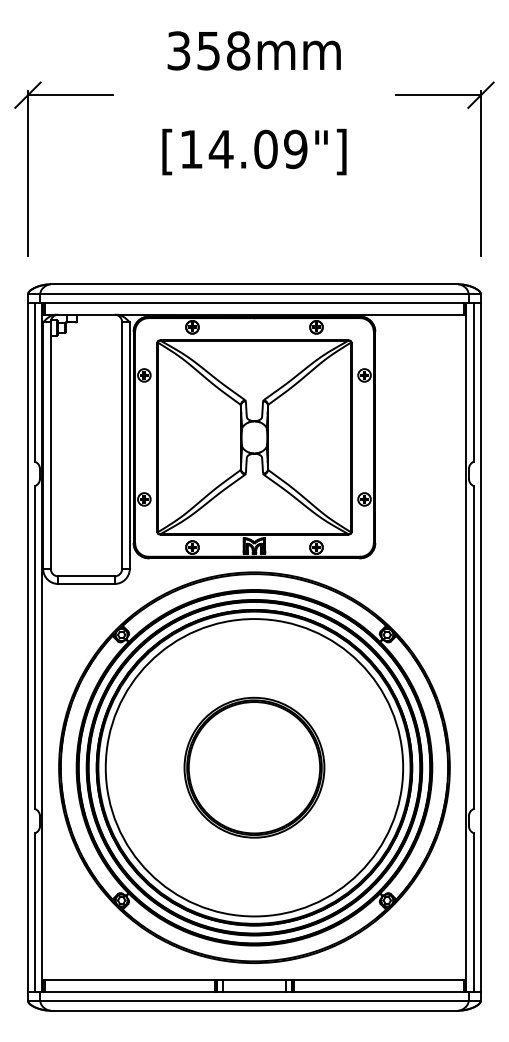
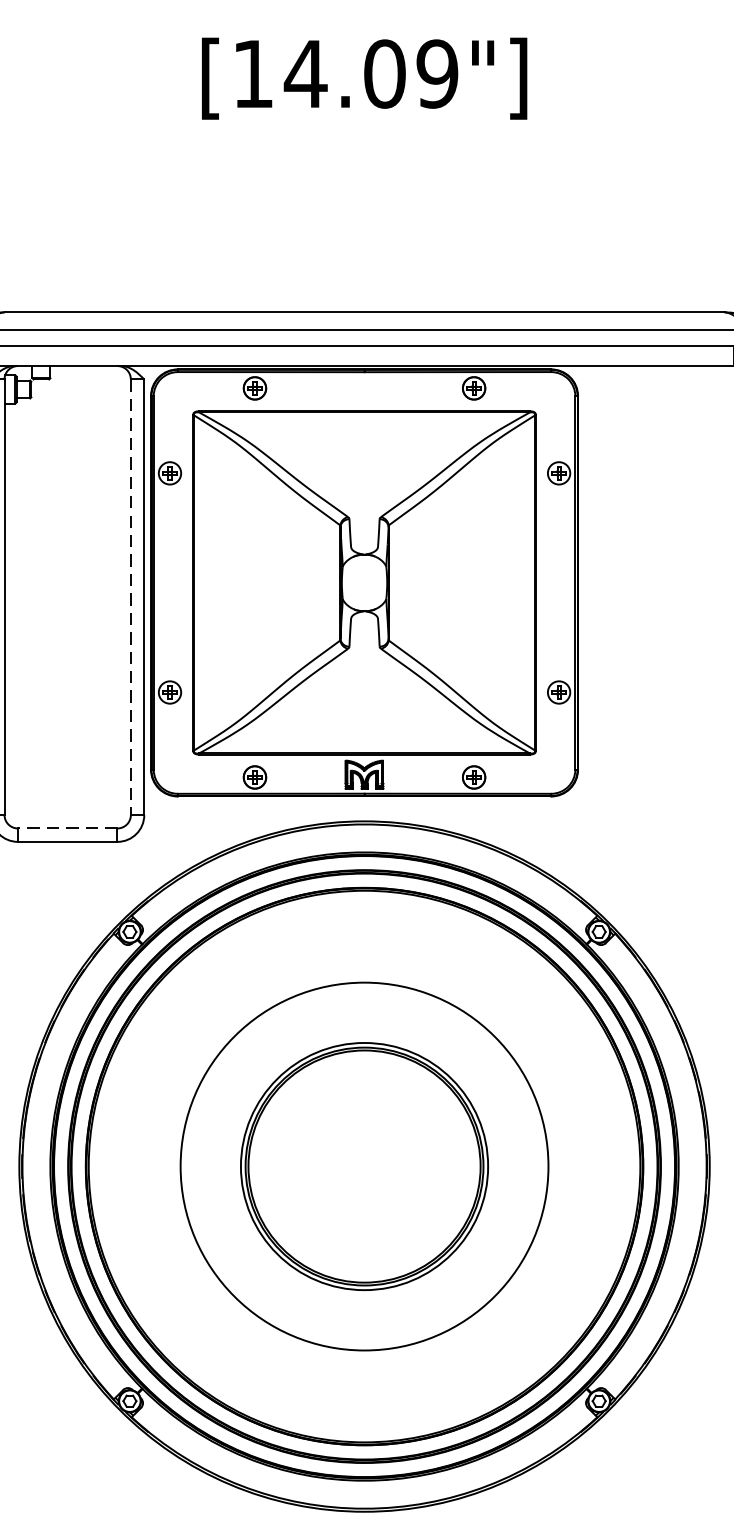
line: (122, 446) -> (131, 598), solid -> dashed
line: (85, 576) -> (65, 828), solid -> dashed
circle: (254, 767) -> (364, 1166), size x0.7

